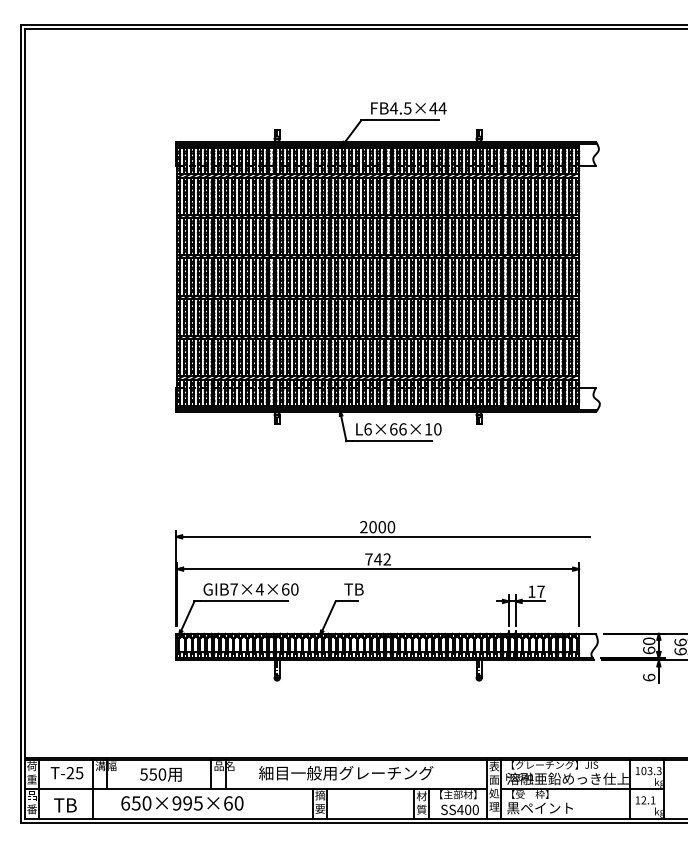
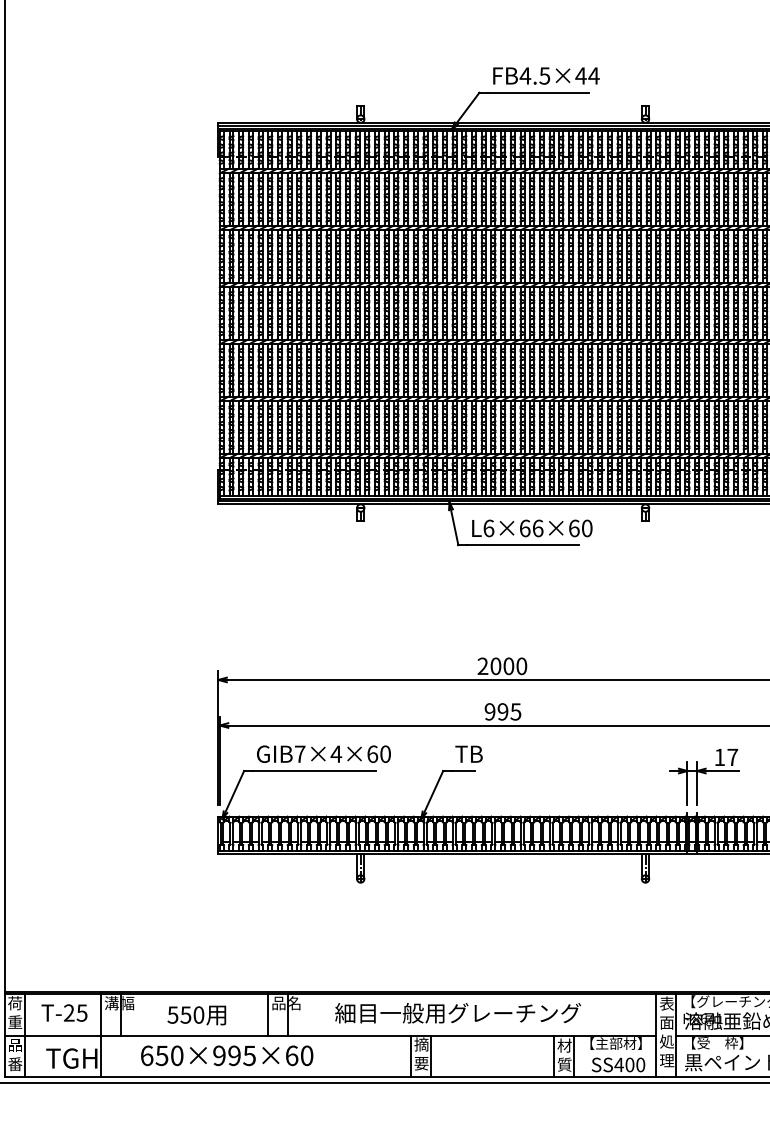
text: (428, 429) -> (574, 528), L6×66×10 -> L6×66×60
text: (377, 559) -> (502, 711), 742 -> 995
text: (78, 805) -> (80, 1058), TB -> TGH

